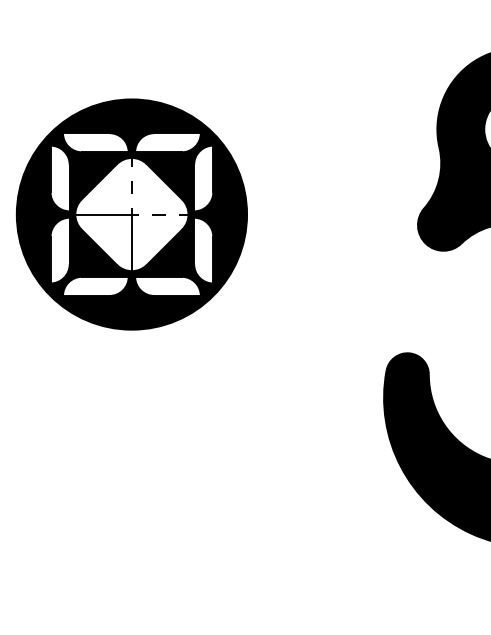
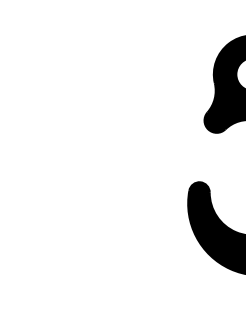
part: (131, 214) -> (66, 115), removed

